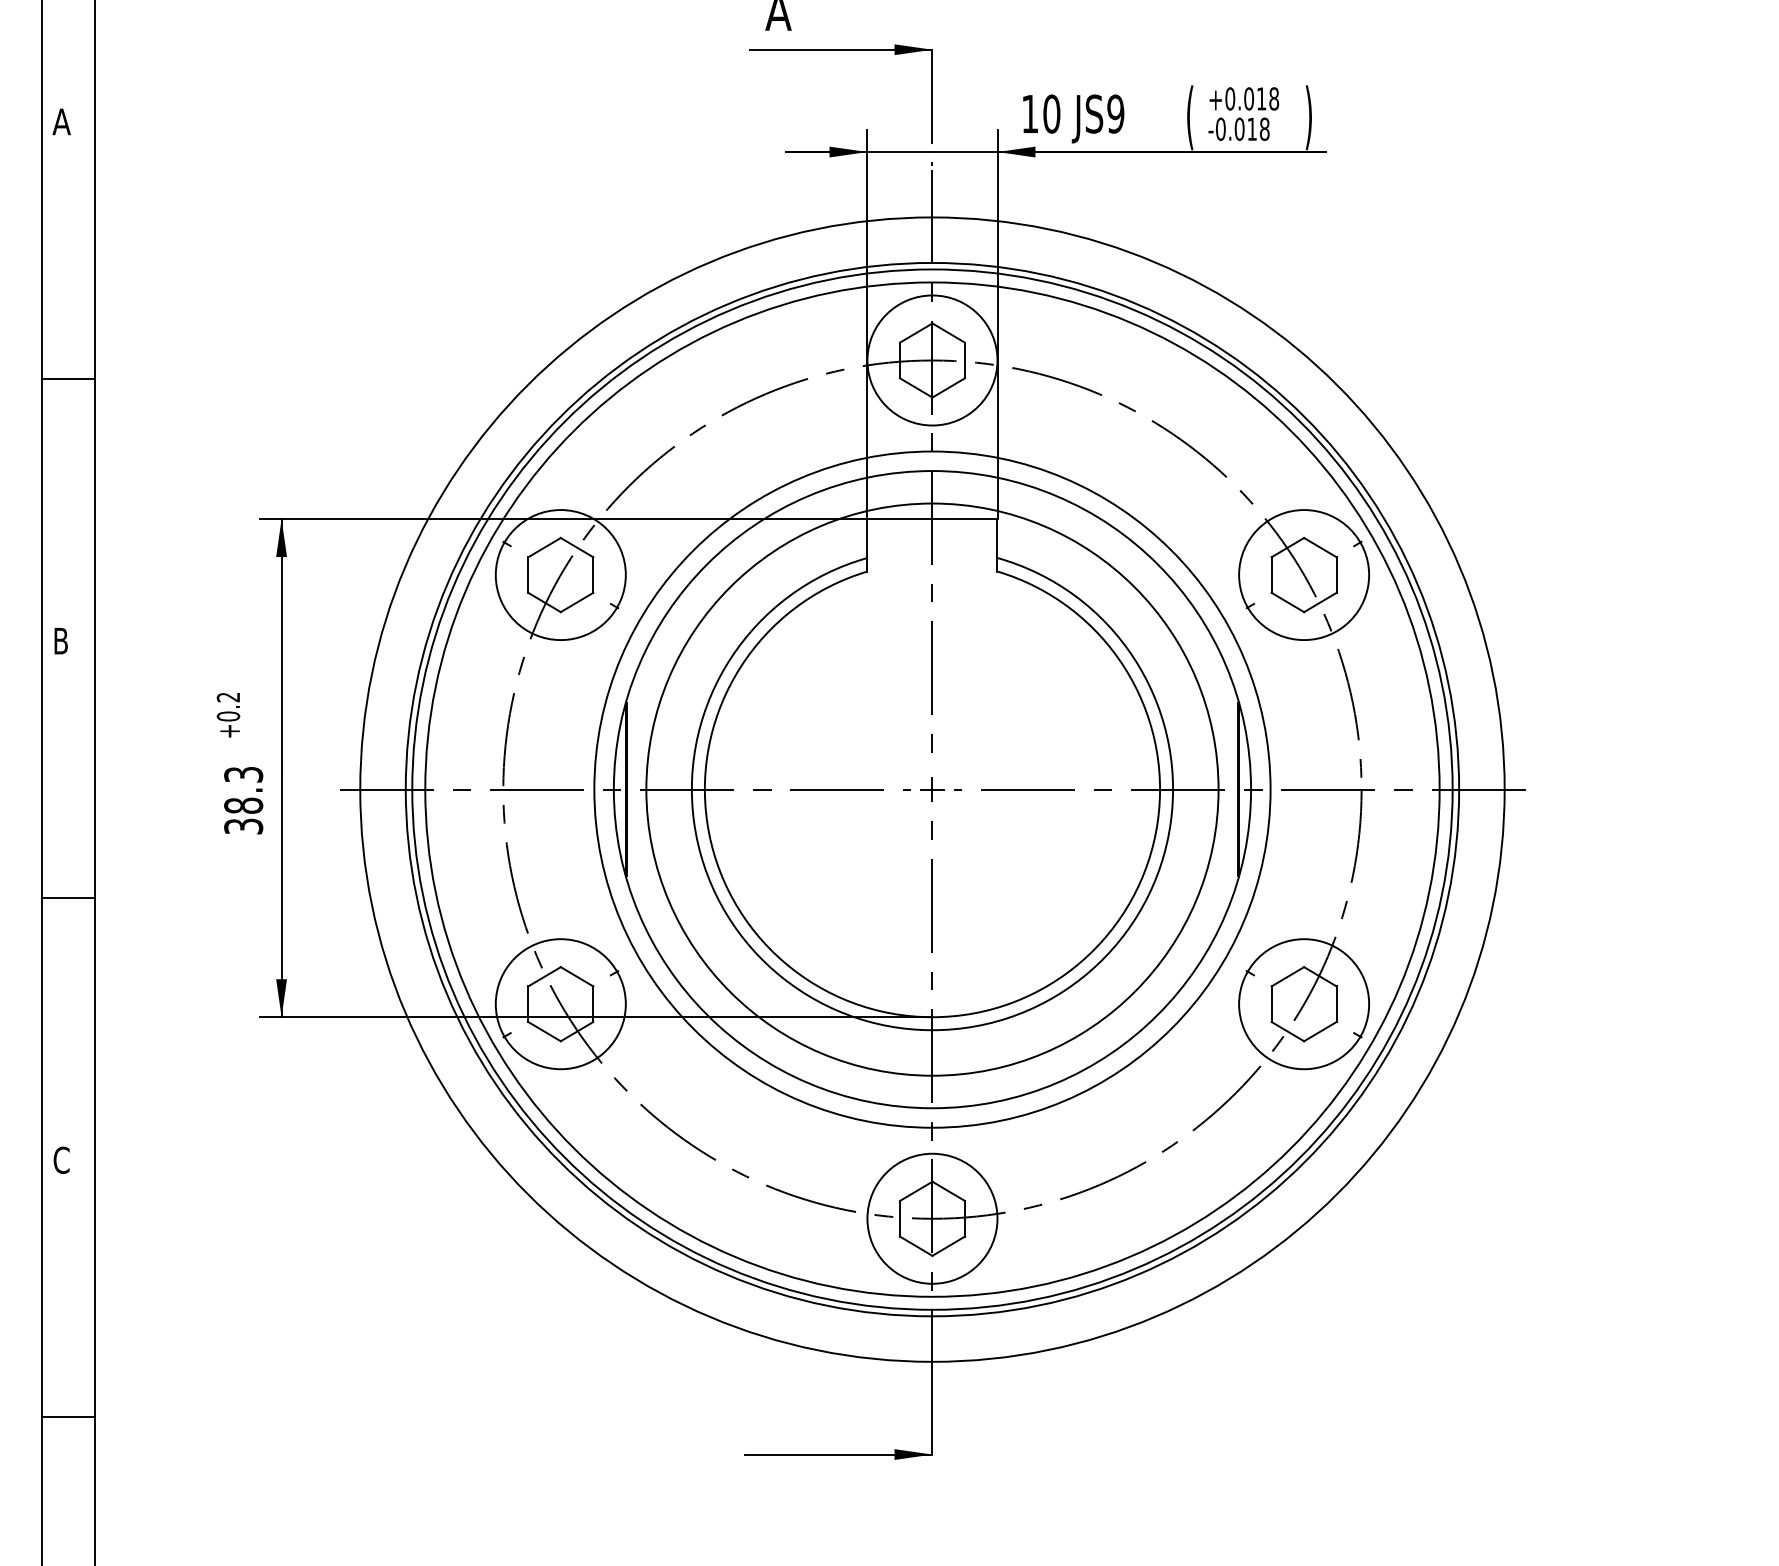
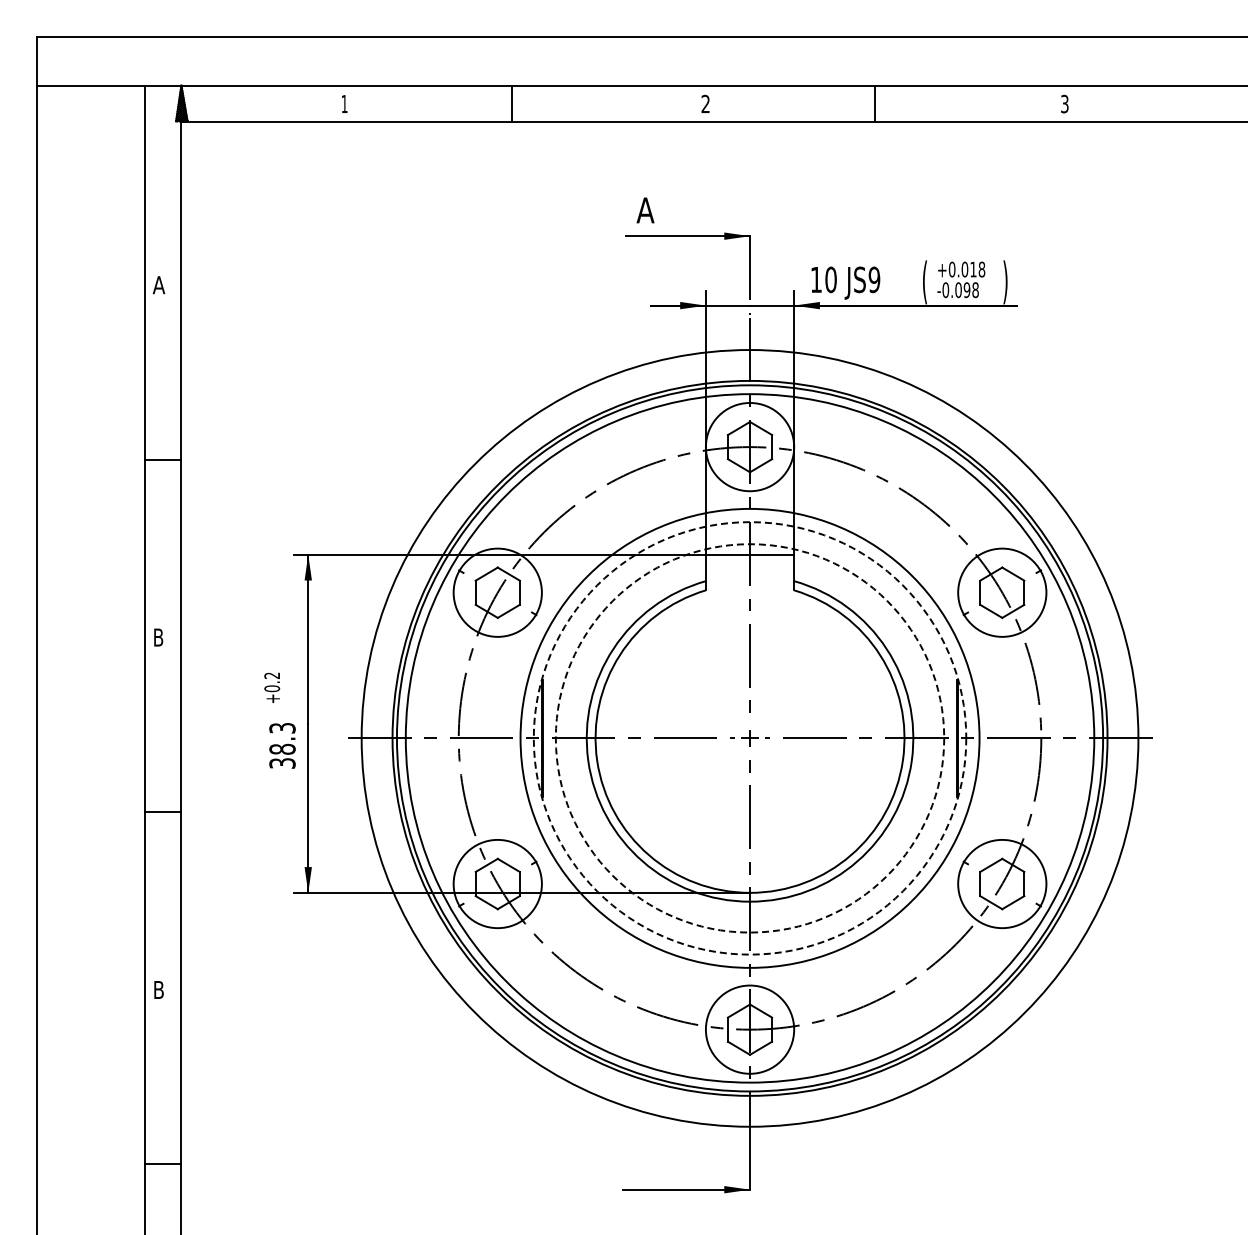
text: (1251, 129) -> (966, 290), -0.018 -> -0.098
circle: (931, 789) -> (749, 738), solid -> dashed
circle: (931, 789) -> (749, 738), solid -> dashed
text: (60, 1159) -> (158, 989), C -> B

